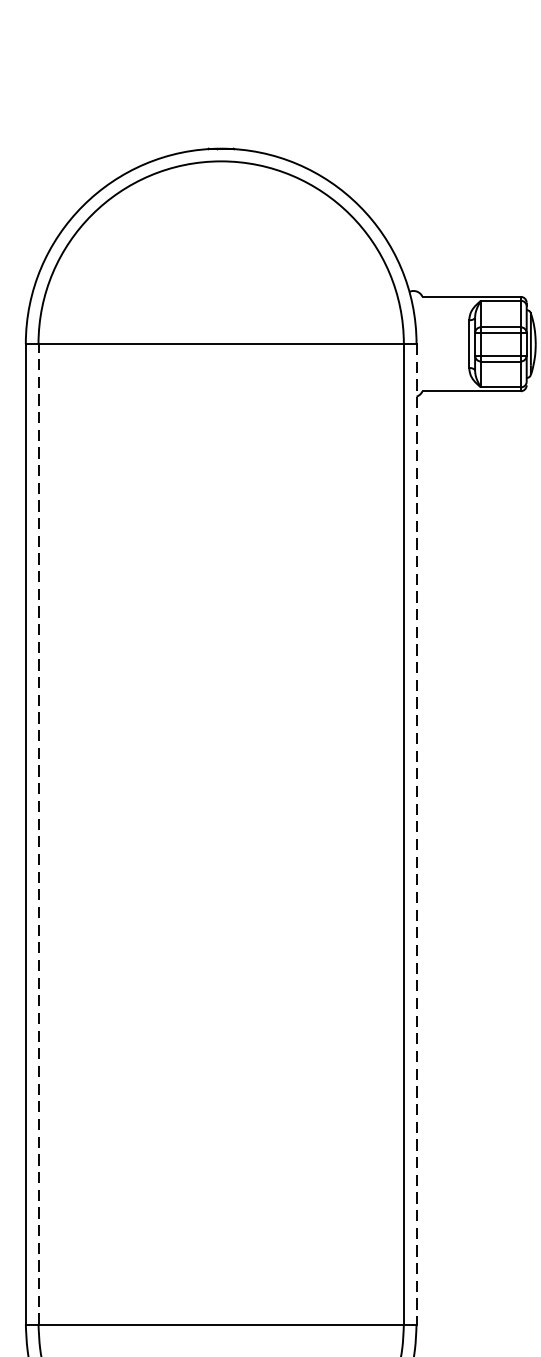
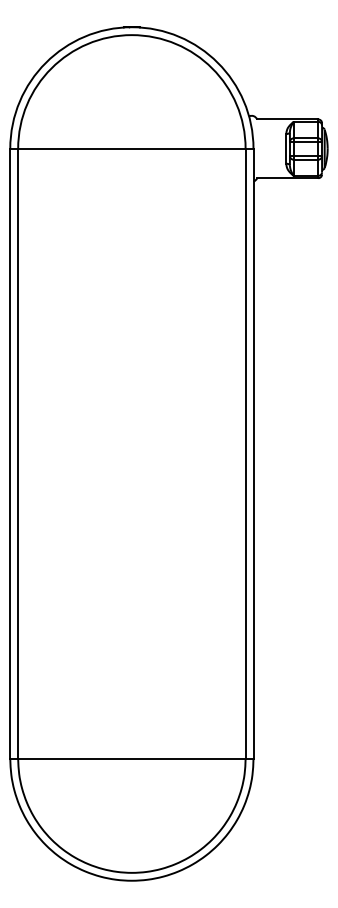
line: (39, 833) -> (18, 453), dashed -> solid
line: (416, 835) -> (253, 454), dashed -> solid

